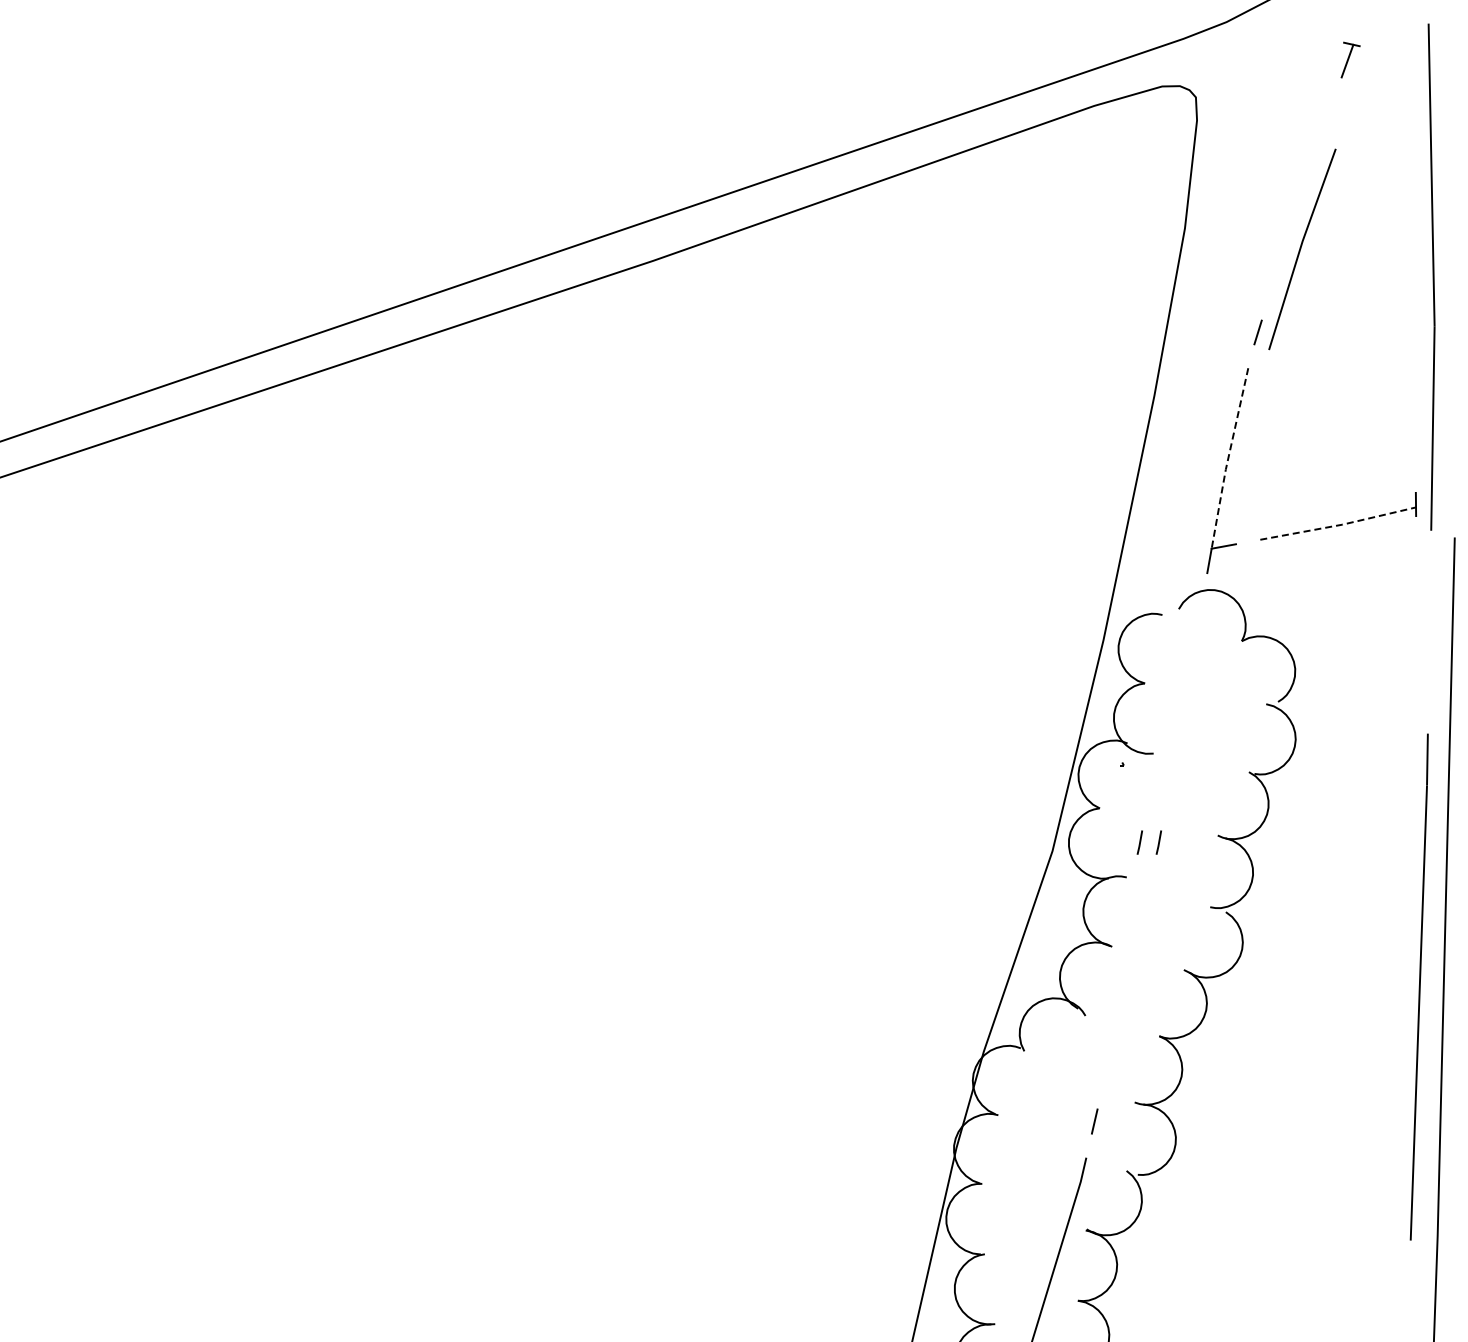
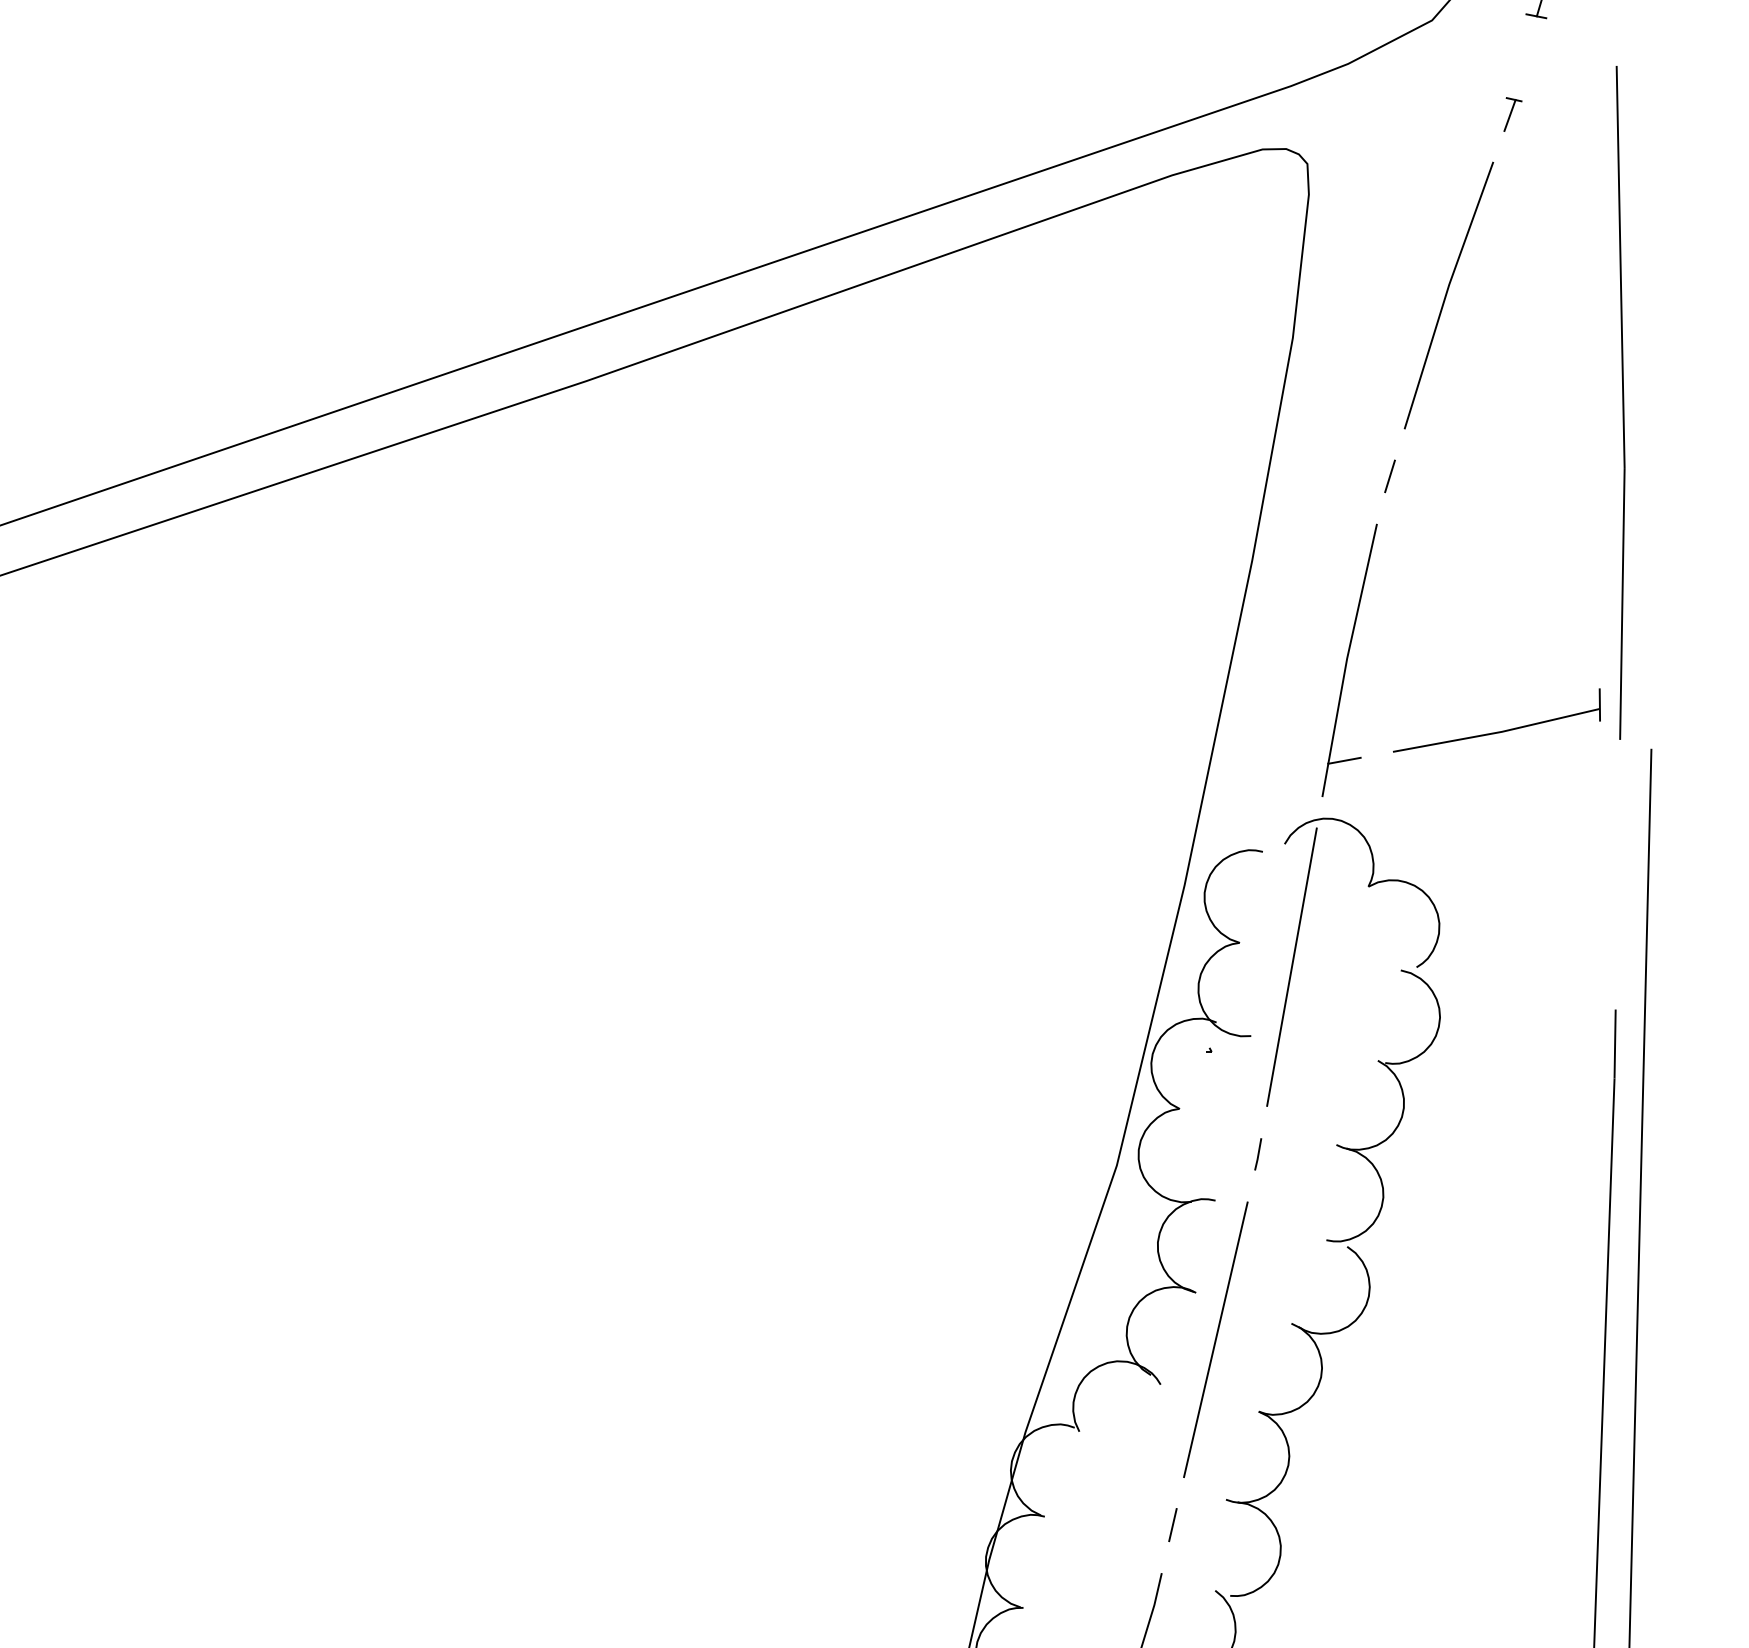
part: (1350, 60) -> (1512, 114), size x0.71
line: (1301, 249) -> (1447, 295), moved
line: (1228, 458) -> (1350, 643), dashed -> solid
line: (1339, 525) -> (1498, 732), dashed -> solid
line: (1183, 701) -> (1290, 966), added
line: (1139, 842) -> (1232, 1154), removed
line: (1126, 981) -> (1215, 1338), added

